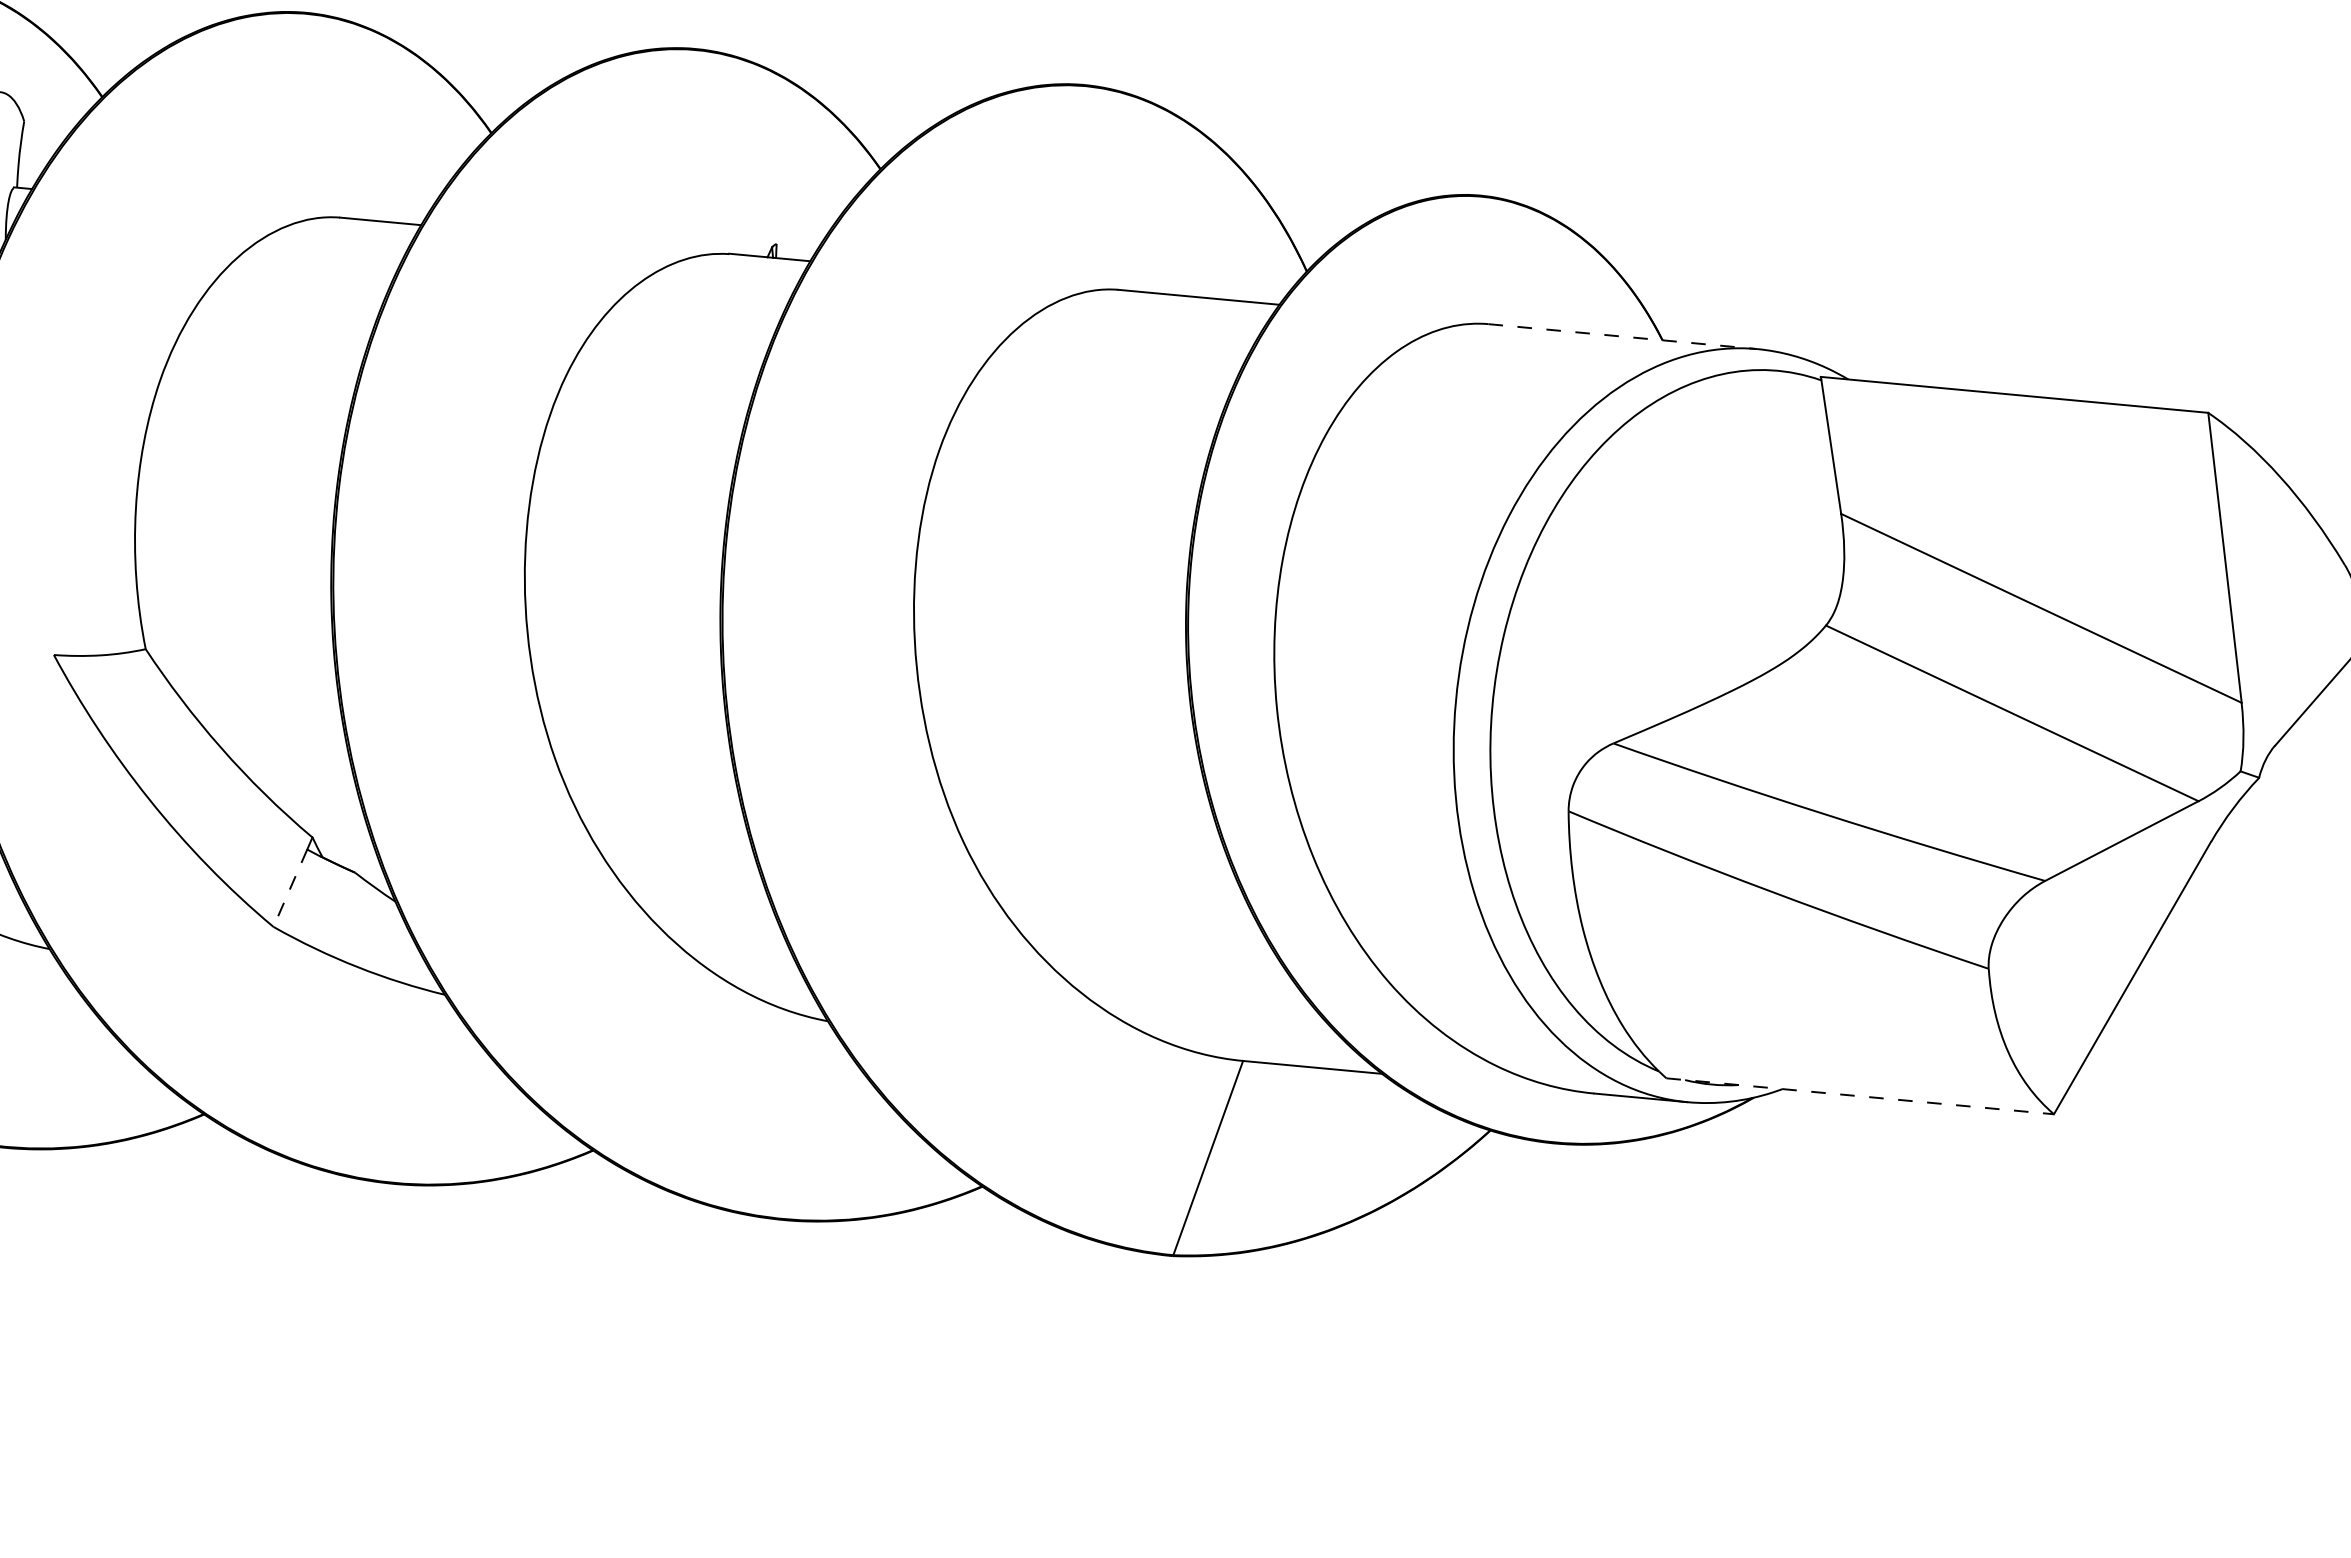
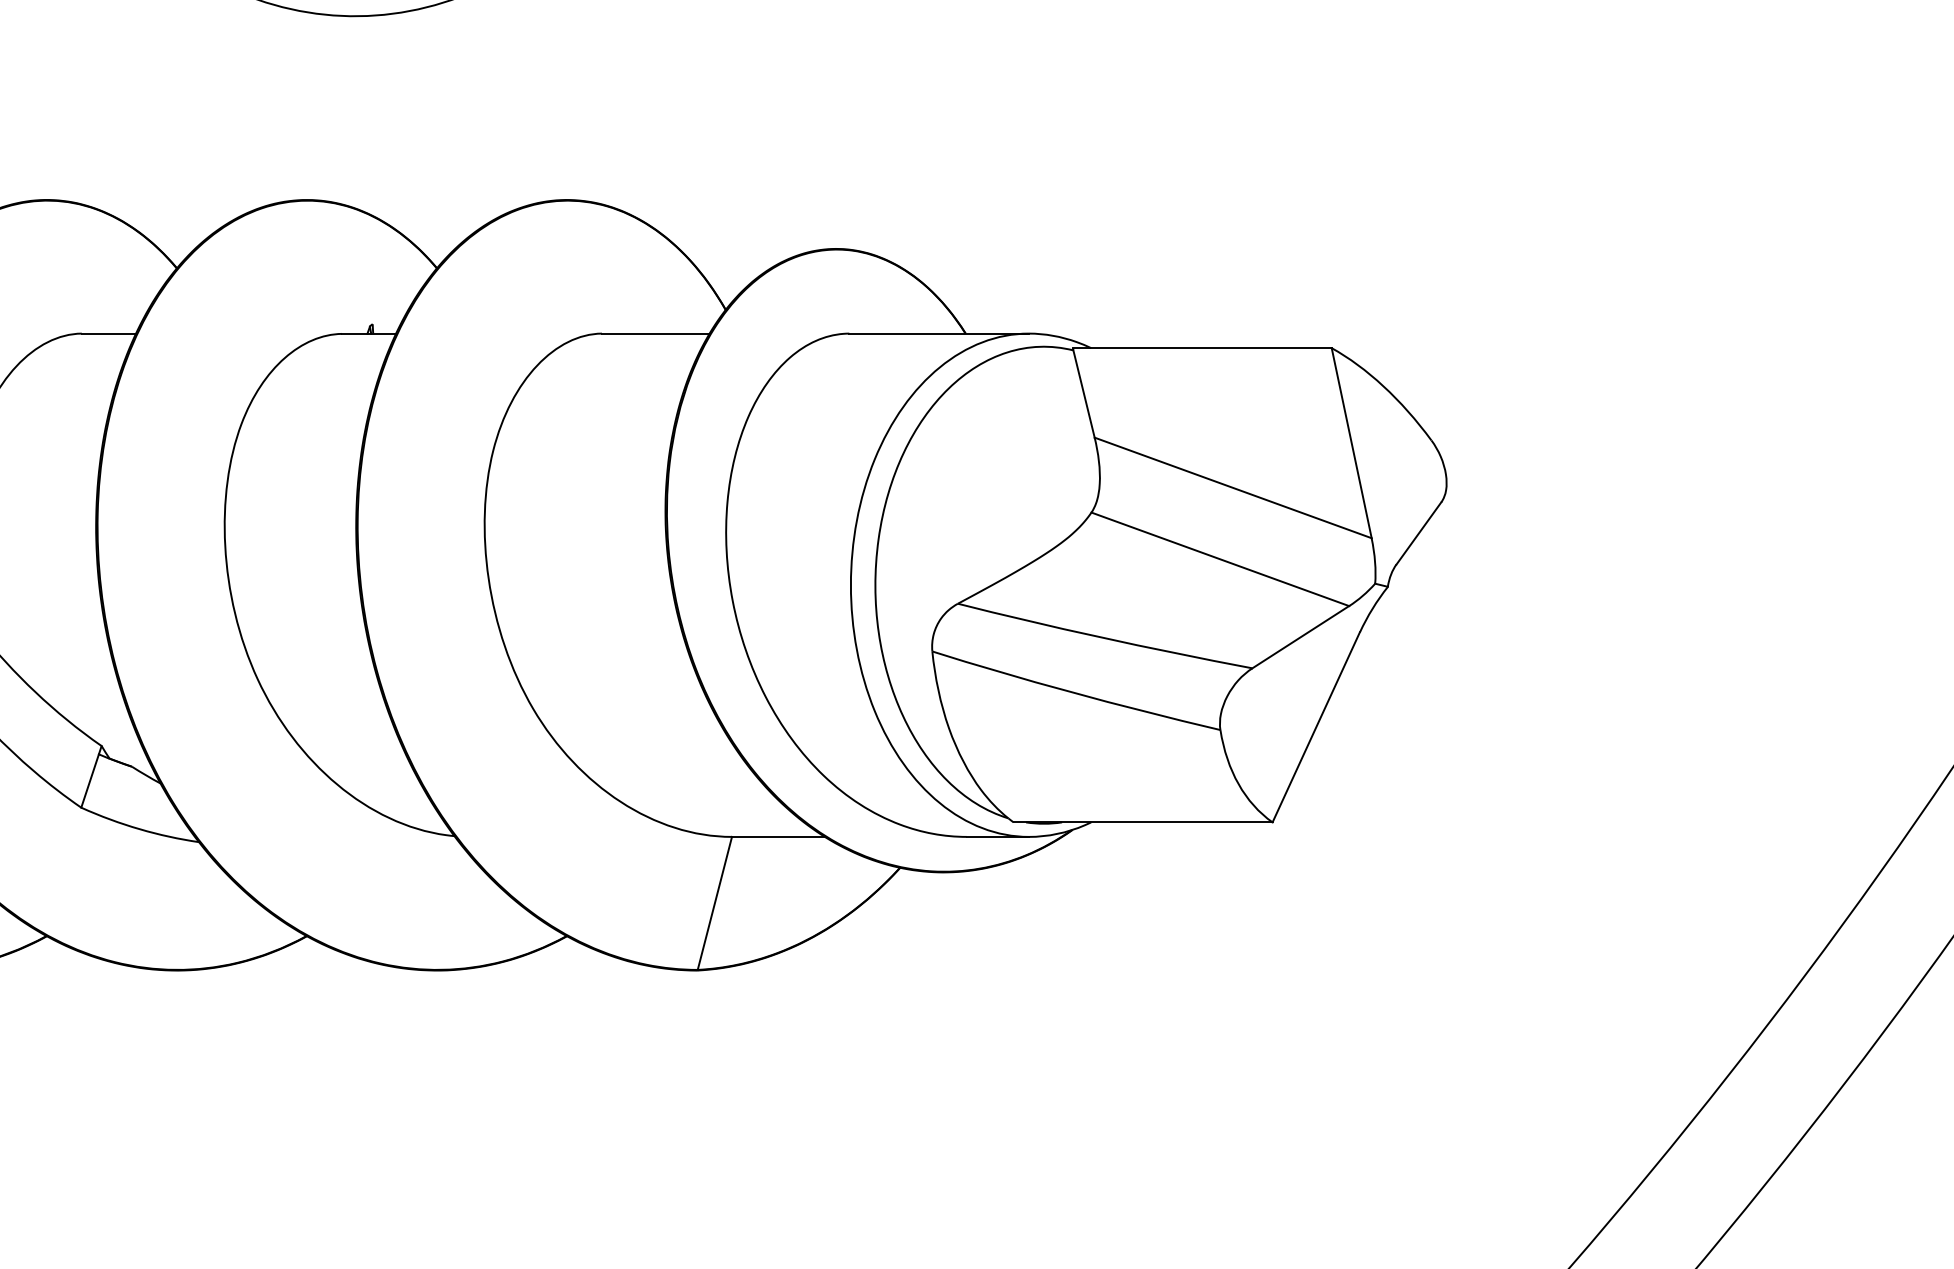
line: (1623, 336) -> (939, 333), dashed -> solid
line: (289, 888) -> (89, 781), dashed -> solid
line: (1860, 1096) -> (1143, 822), dashed -> solid

